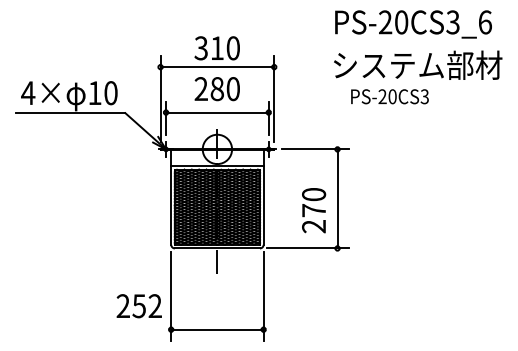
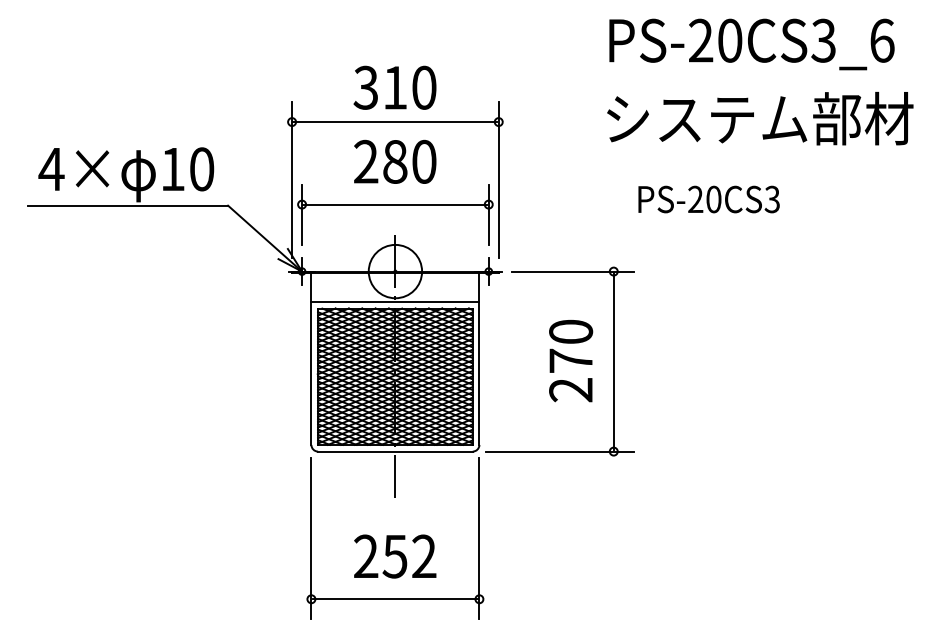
text: (389, 96) -> (708, 199), moved
text: (314, 210) -> (571, 360), moved
text: (138, 306) -> (393, 557), moved

